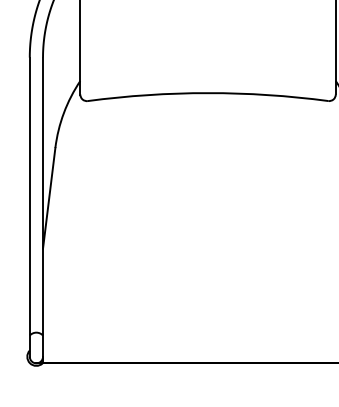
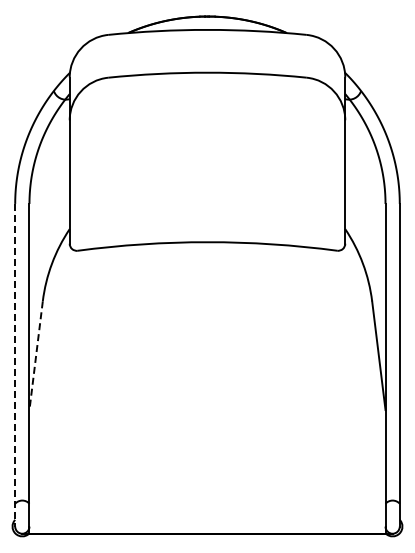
line: (49, 198) -> (36, 355), solid -> dashed
line: (30, 207) -> (15, 365), solid -> dashed

